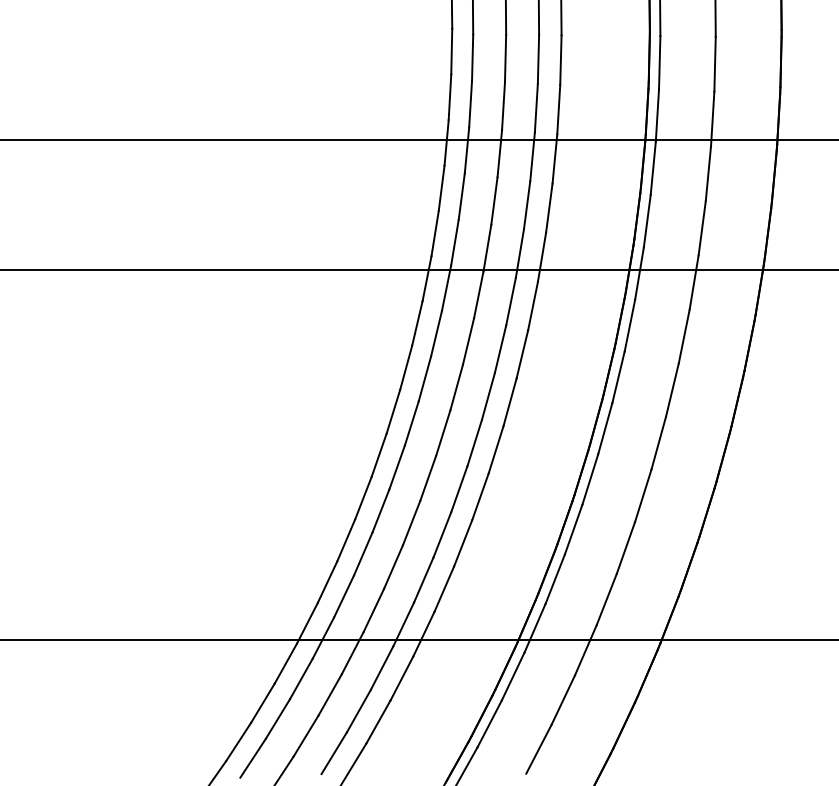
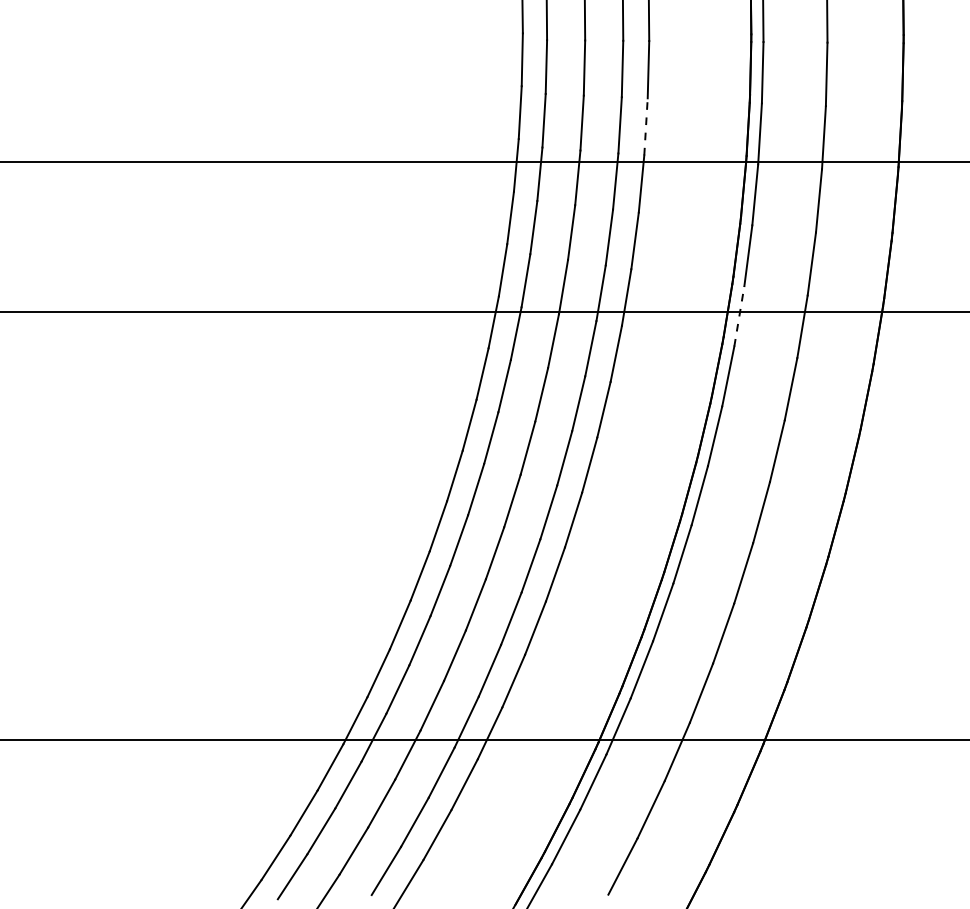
line: (559, 109) -> (646, 126), solid -> dashed
line: (639, 273) -> (739, 316), solid -> dashed

